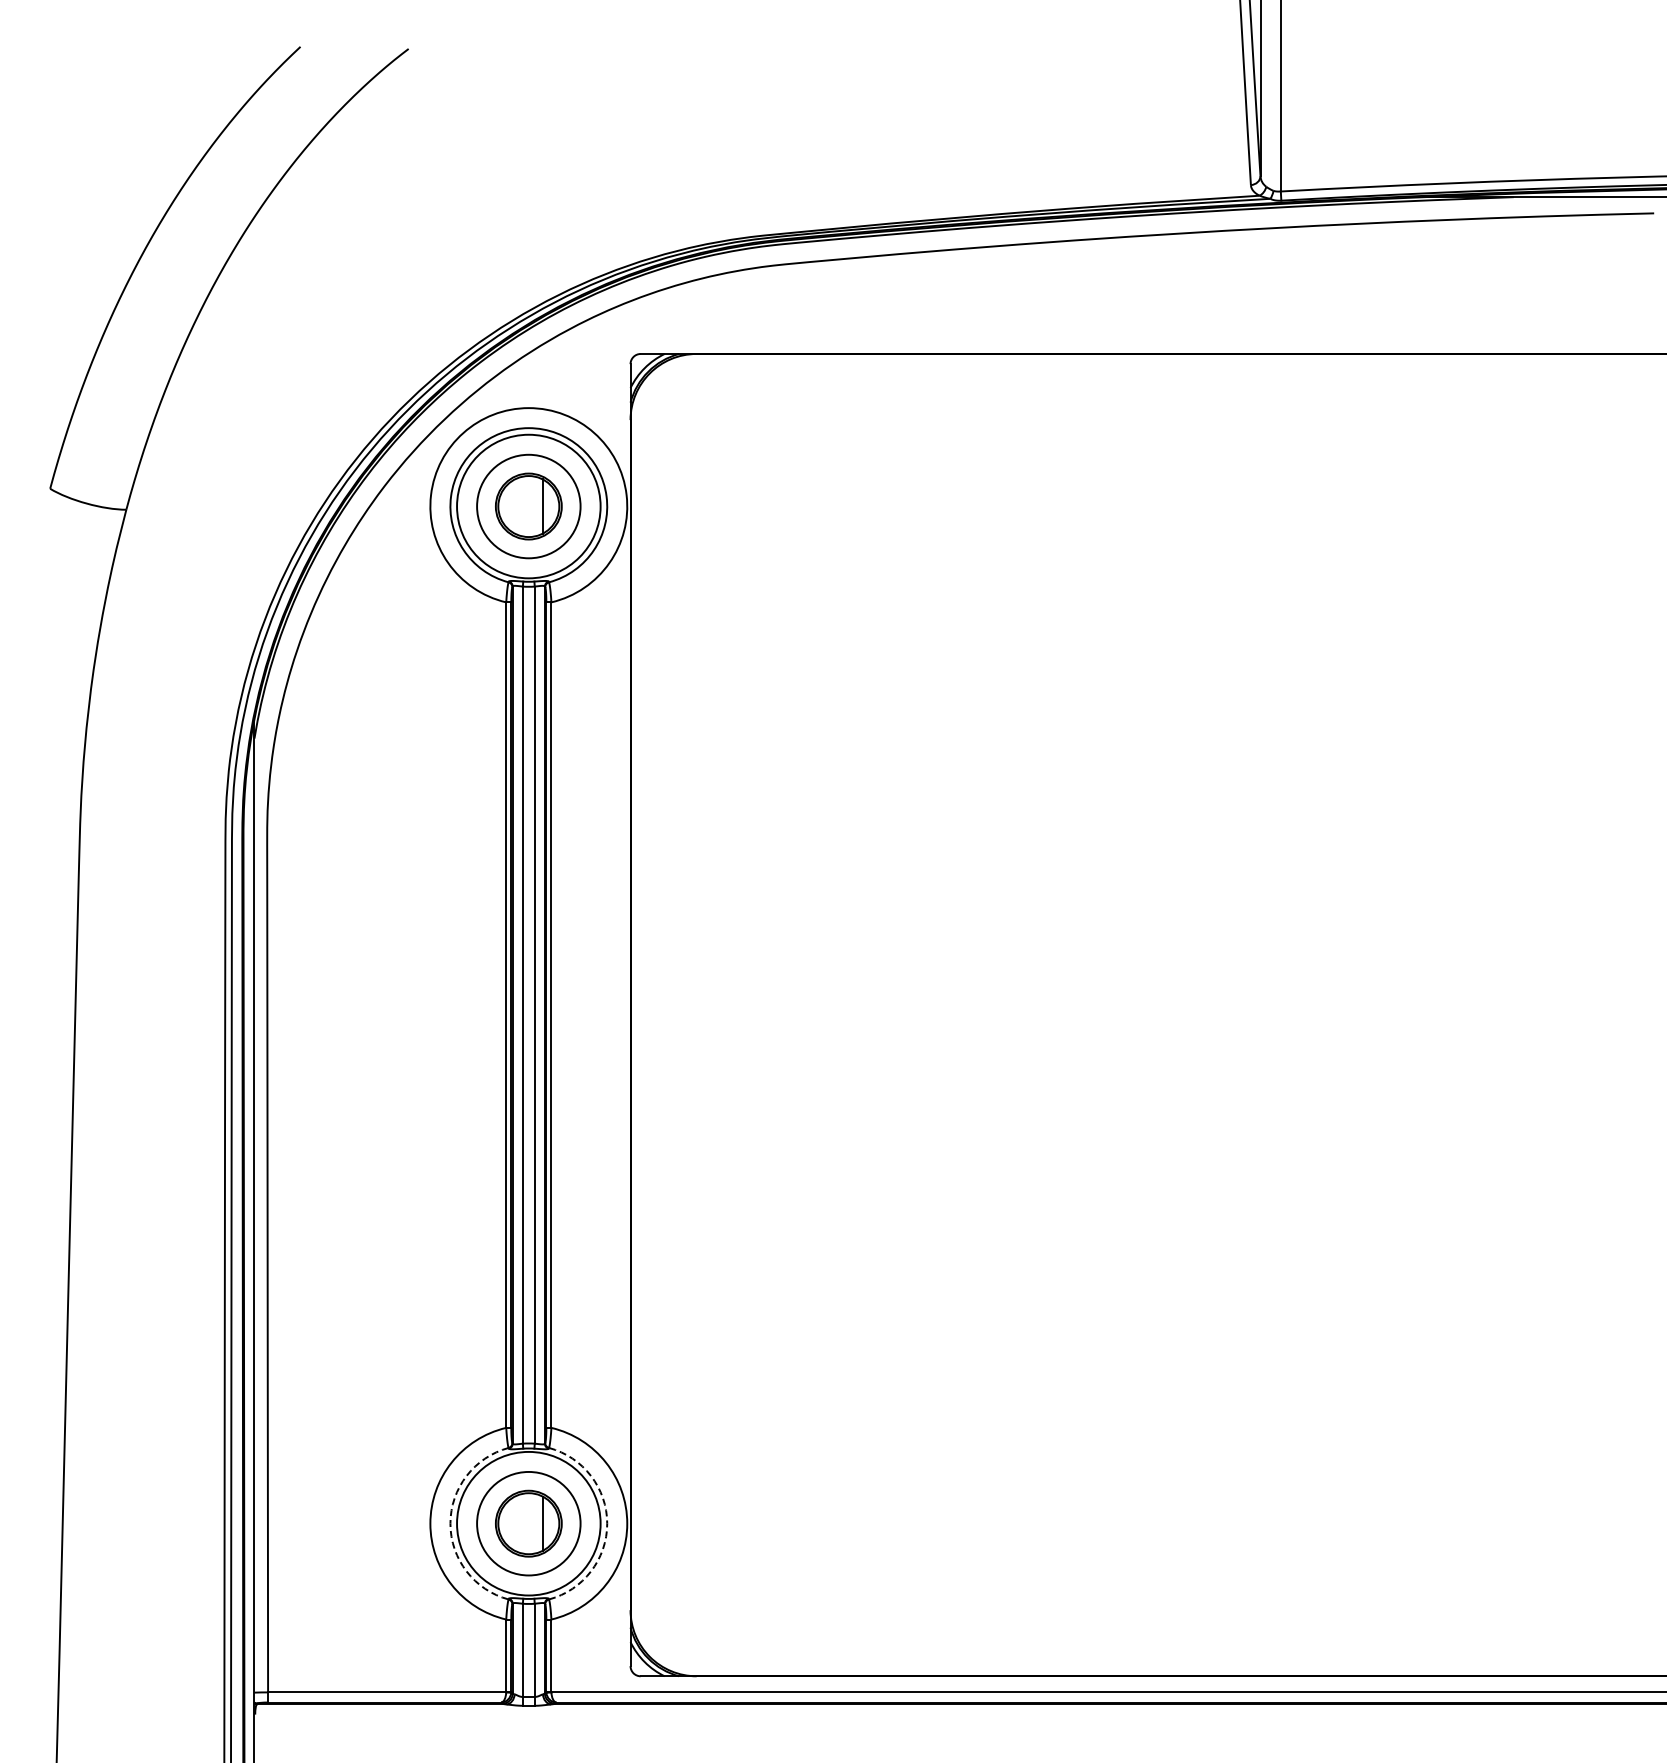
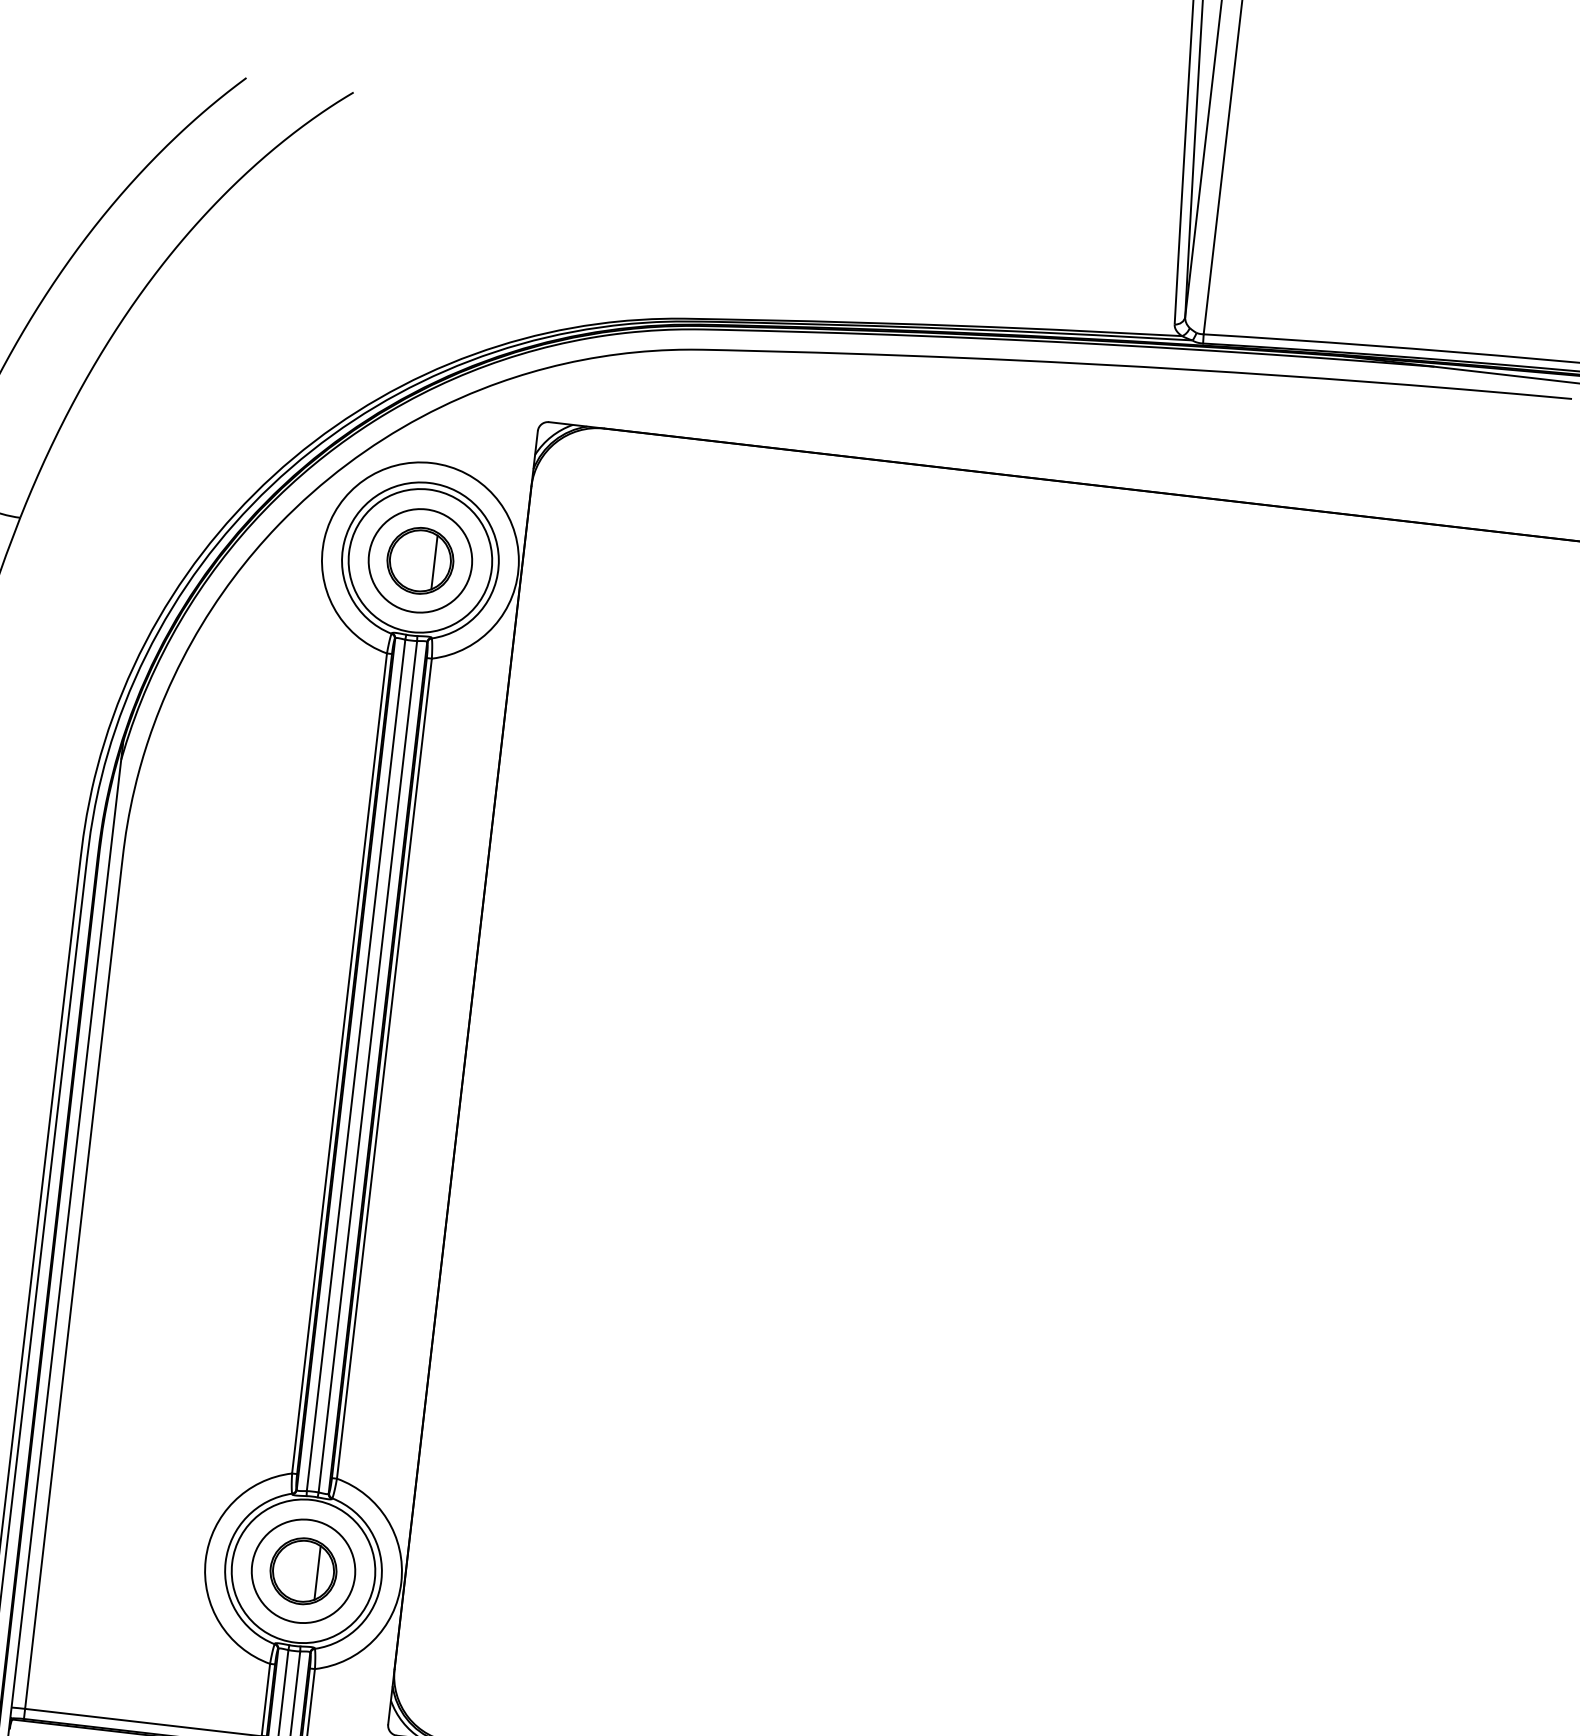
arc: (450, 1523) -> (225, 1562), dashed -> solid
arc: (607, 1523) -> (381, 1580), dashed -> solid

